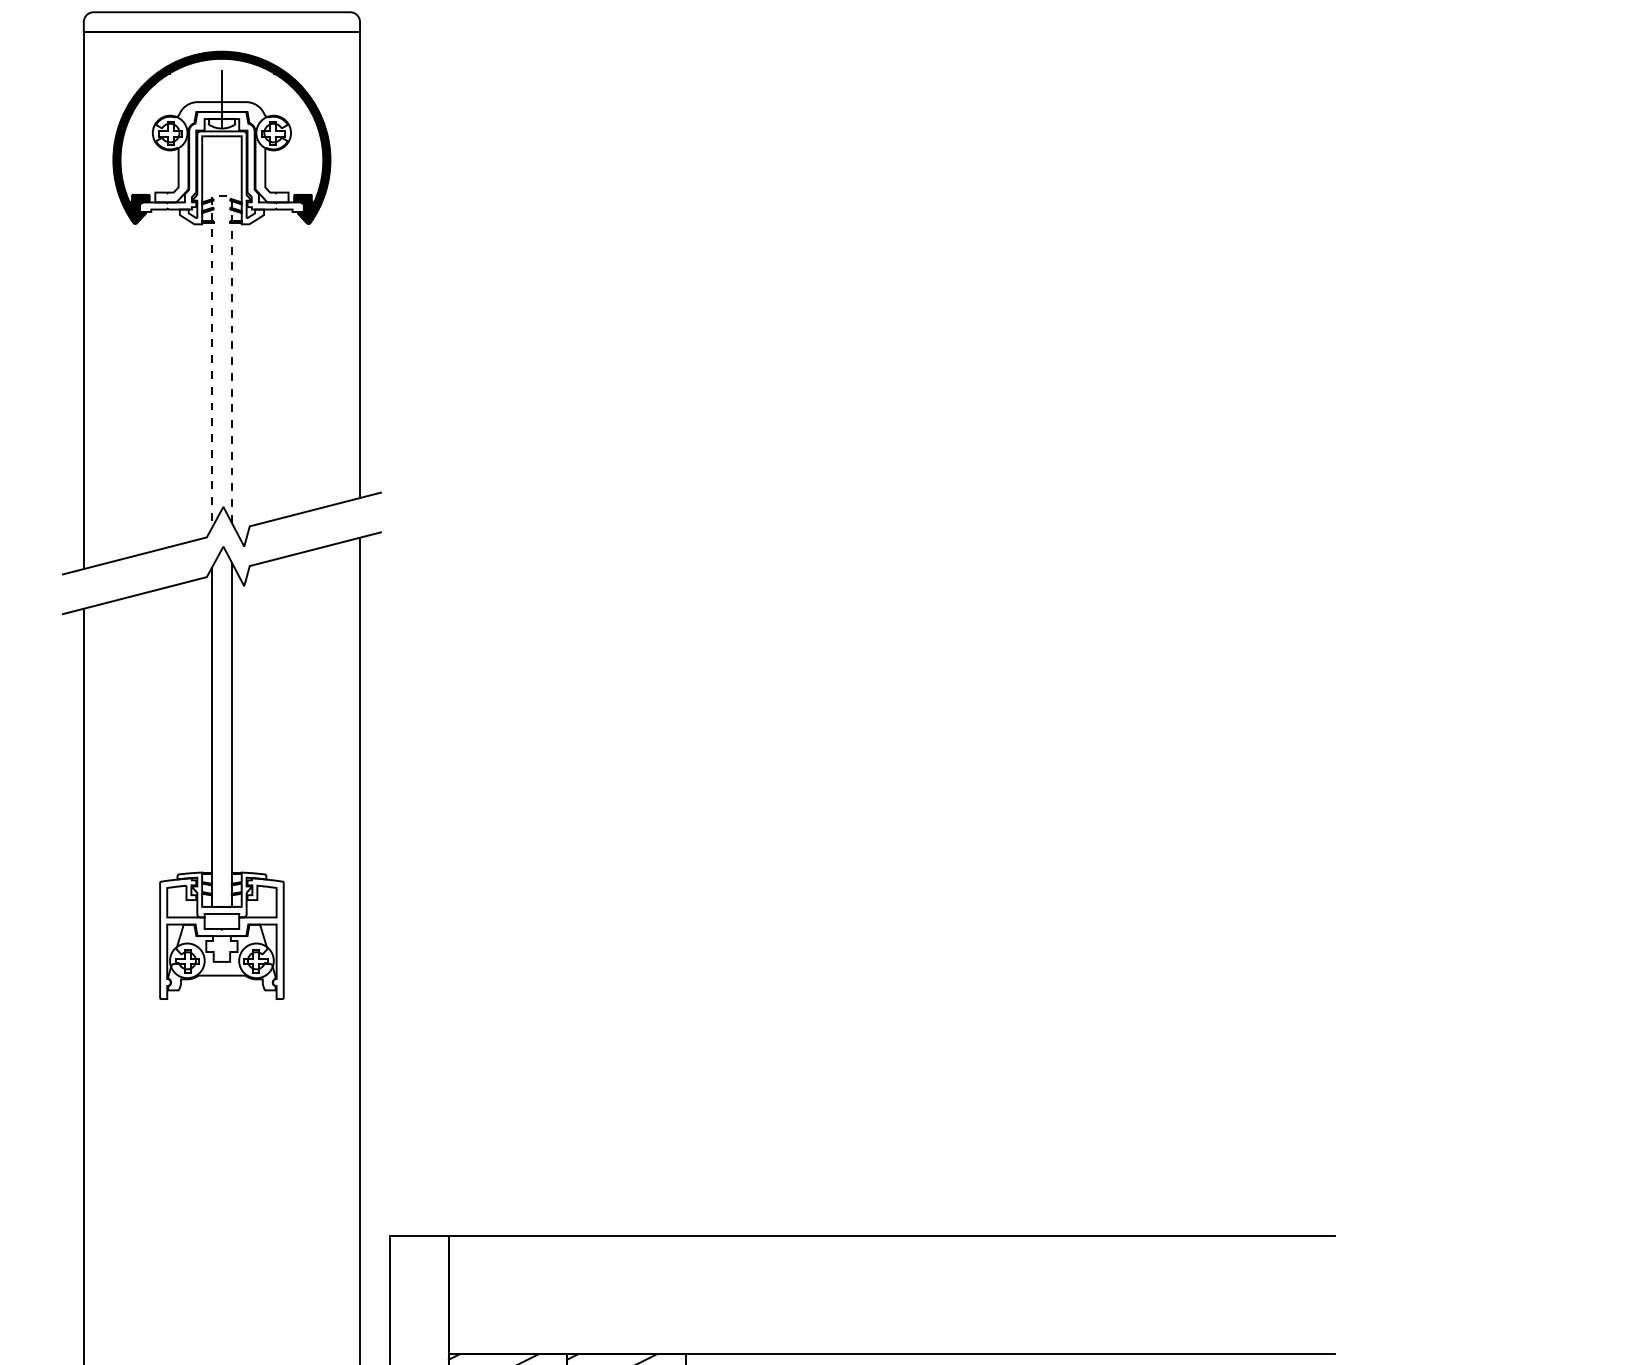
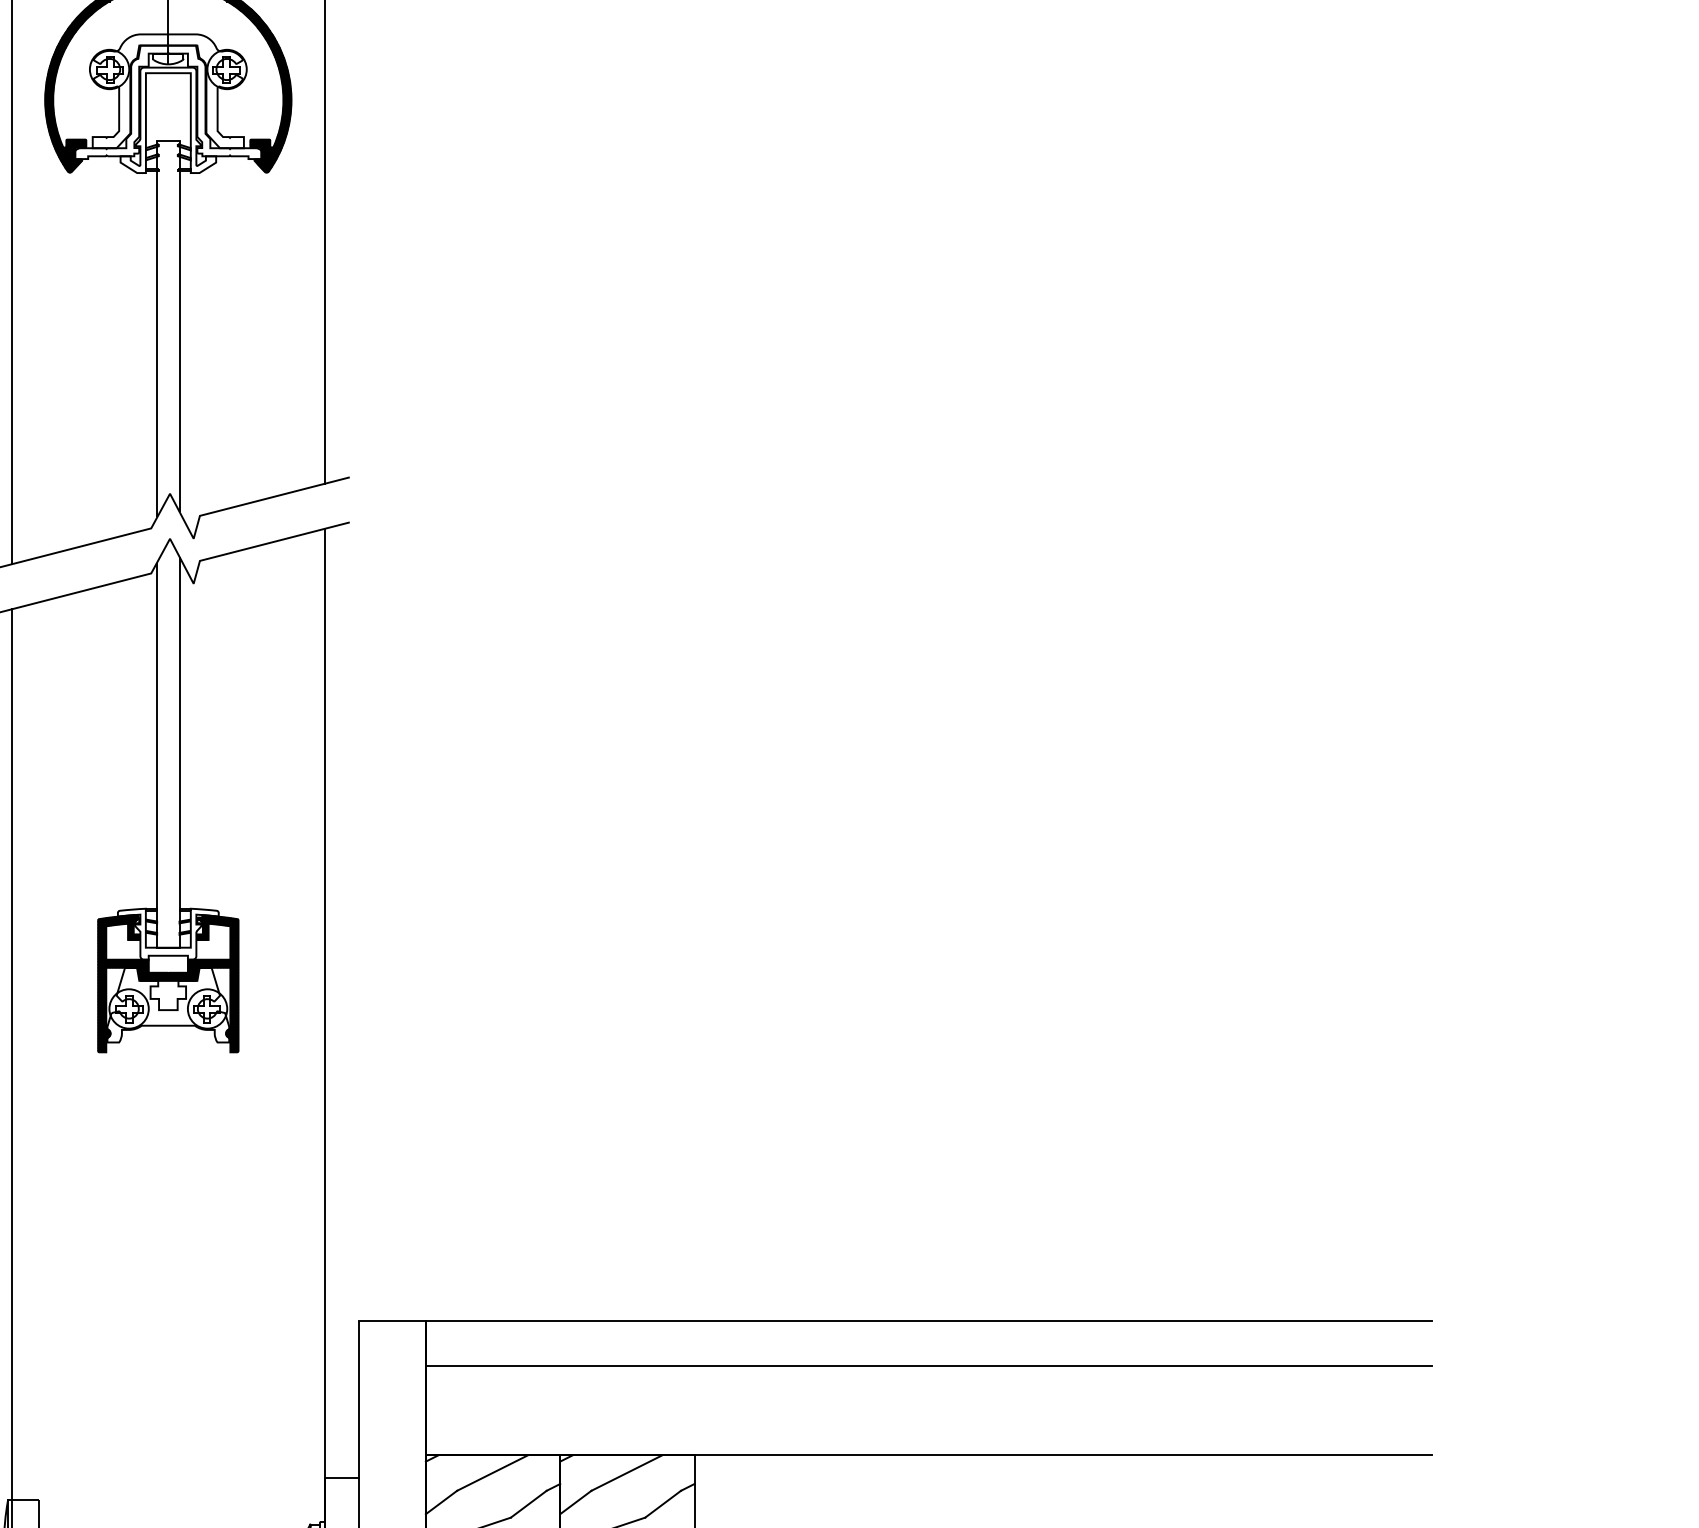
line: (218, 196) -> (164, 141), dashed -> solid
hatch: (221, 938) -> (167, 983), added
line: (891, 1275) -> (928, 1366), added

